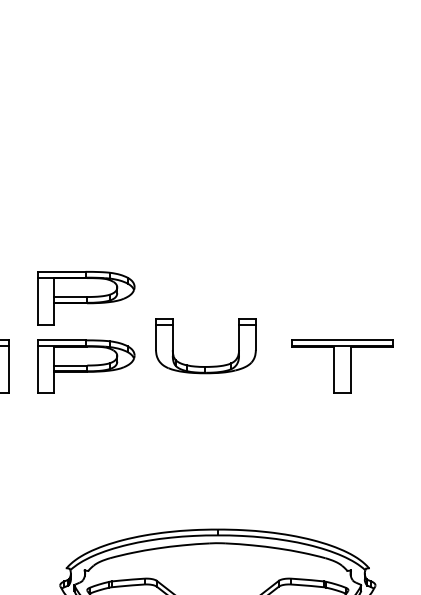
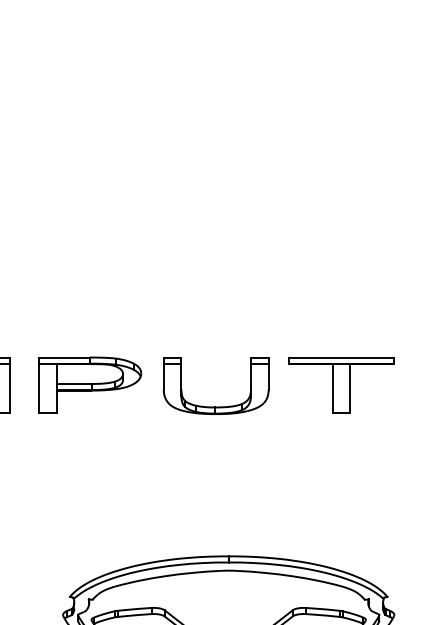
part: (86, 297) -> (90, 312), removed
part: (205, 366) -> (215, 406), moved
part: (342, 366) -> (341, 385), moved

